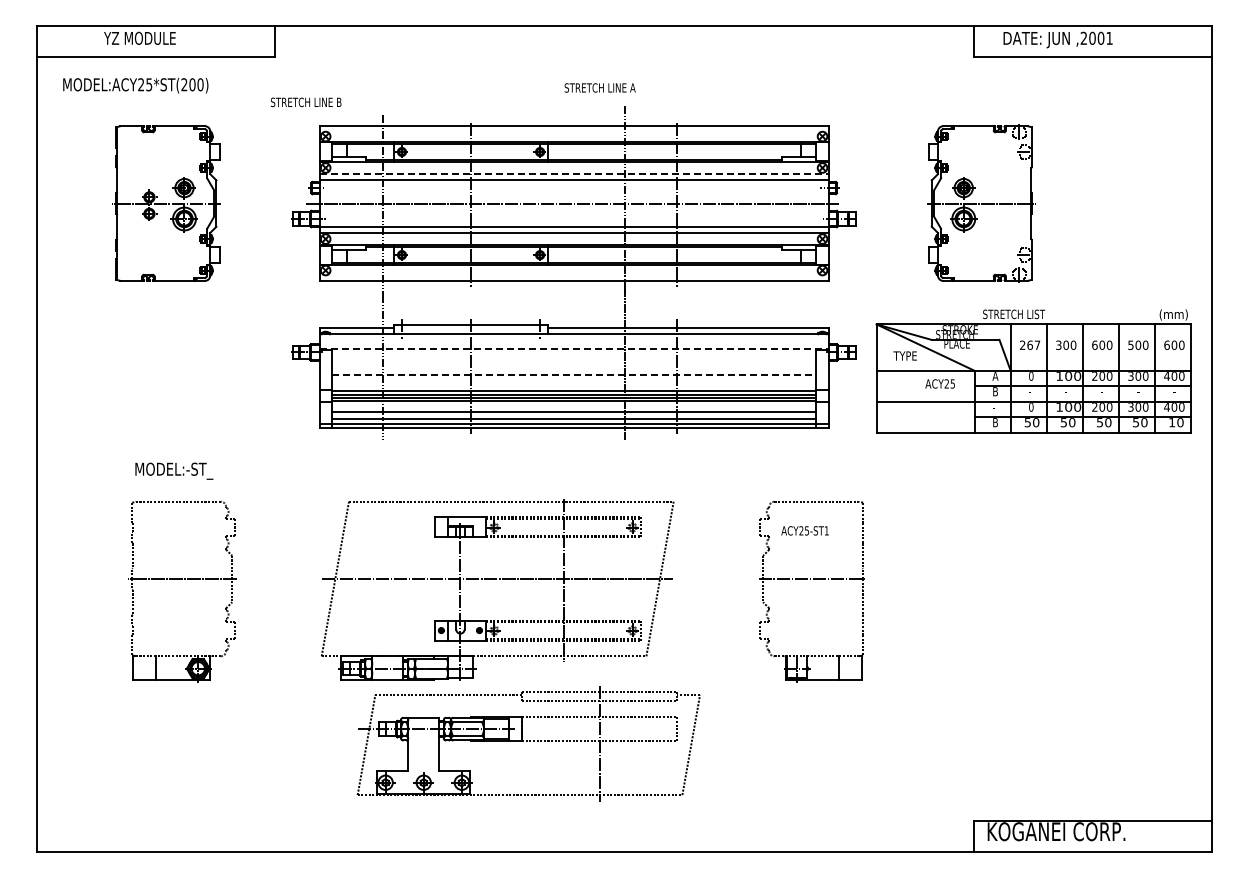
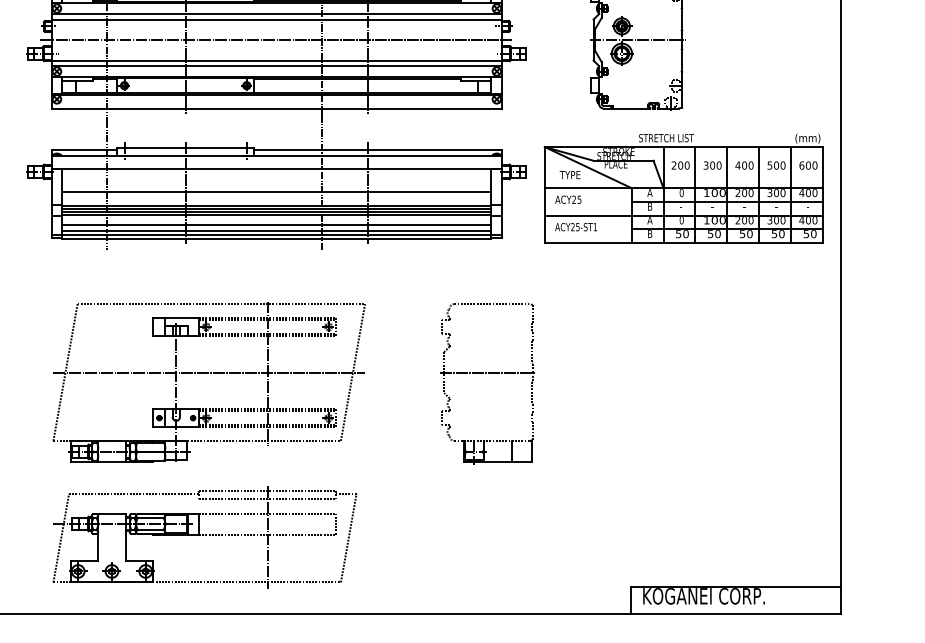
line: (574, 174) -> (277, 14), dashed -> solid
text: (1033, 344) -> (683, 164), 267 -> 200
text: (1094, 344) -> (737, 164), 600 -> 400
line: (574, 349) -> (277, 169), dashed -> solid
line: (574, 374) -> (277, 191), dashed -> solid
text: (939, 383) -> (567, 199), moved
text: (995, 407) -> (650, 220), - -> A
text: (1172, 422) -> (806, 233), 10 -> 50
text: (804, 530) -> (575, 226), moved
part: (528, 743) -> (204, 536), moved

